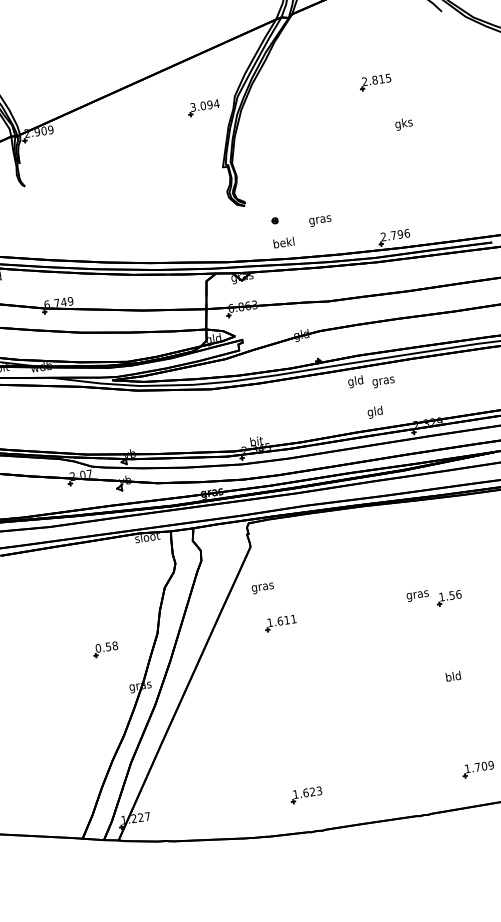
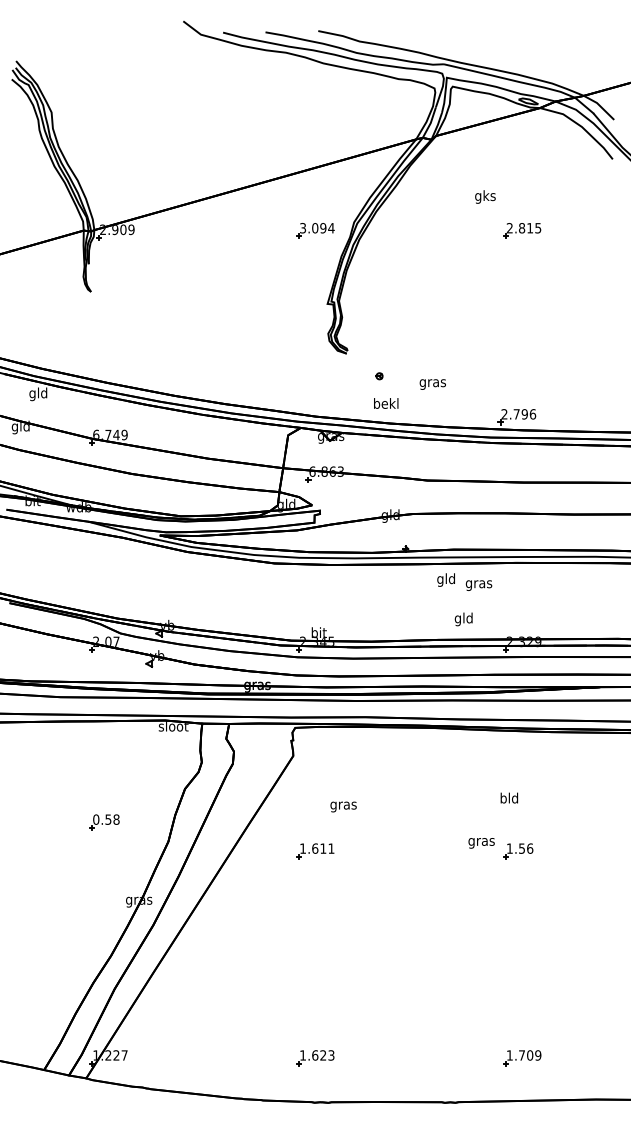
text: (404, 123) -> (485, 196), moved
text: (262, 588) -> (343, 806), moved
part: (105, 649) -> (104, 822), moved
text: (453, 675) -> (509, 797), moved

